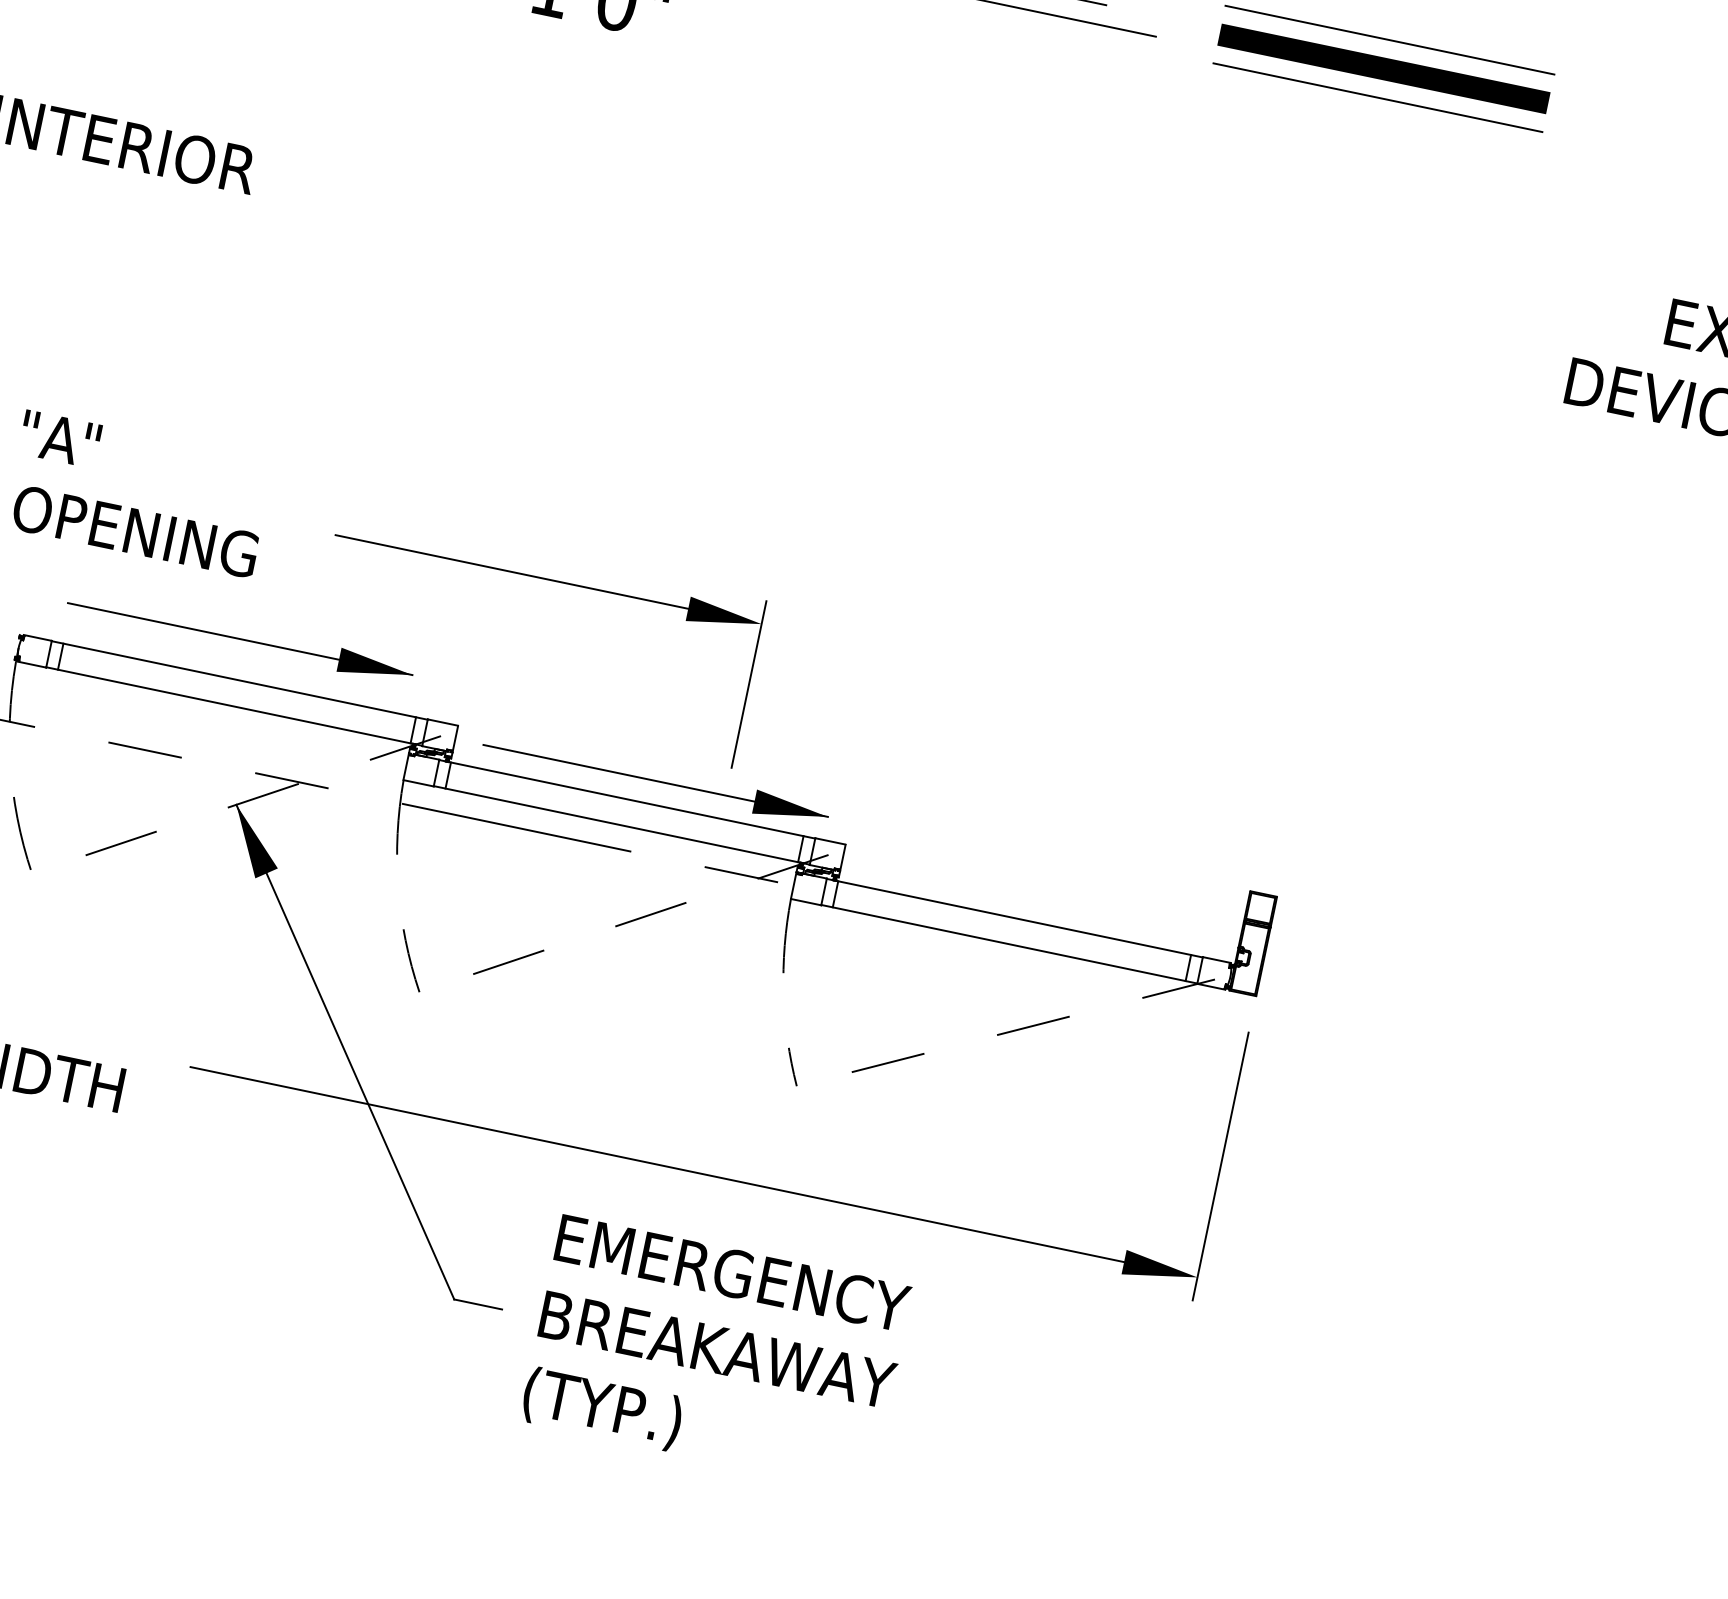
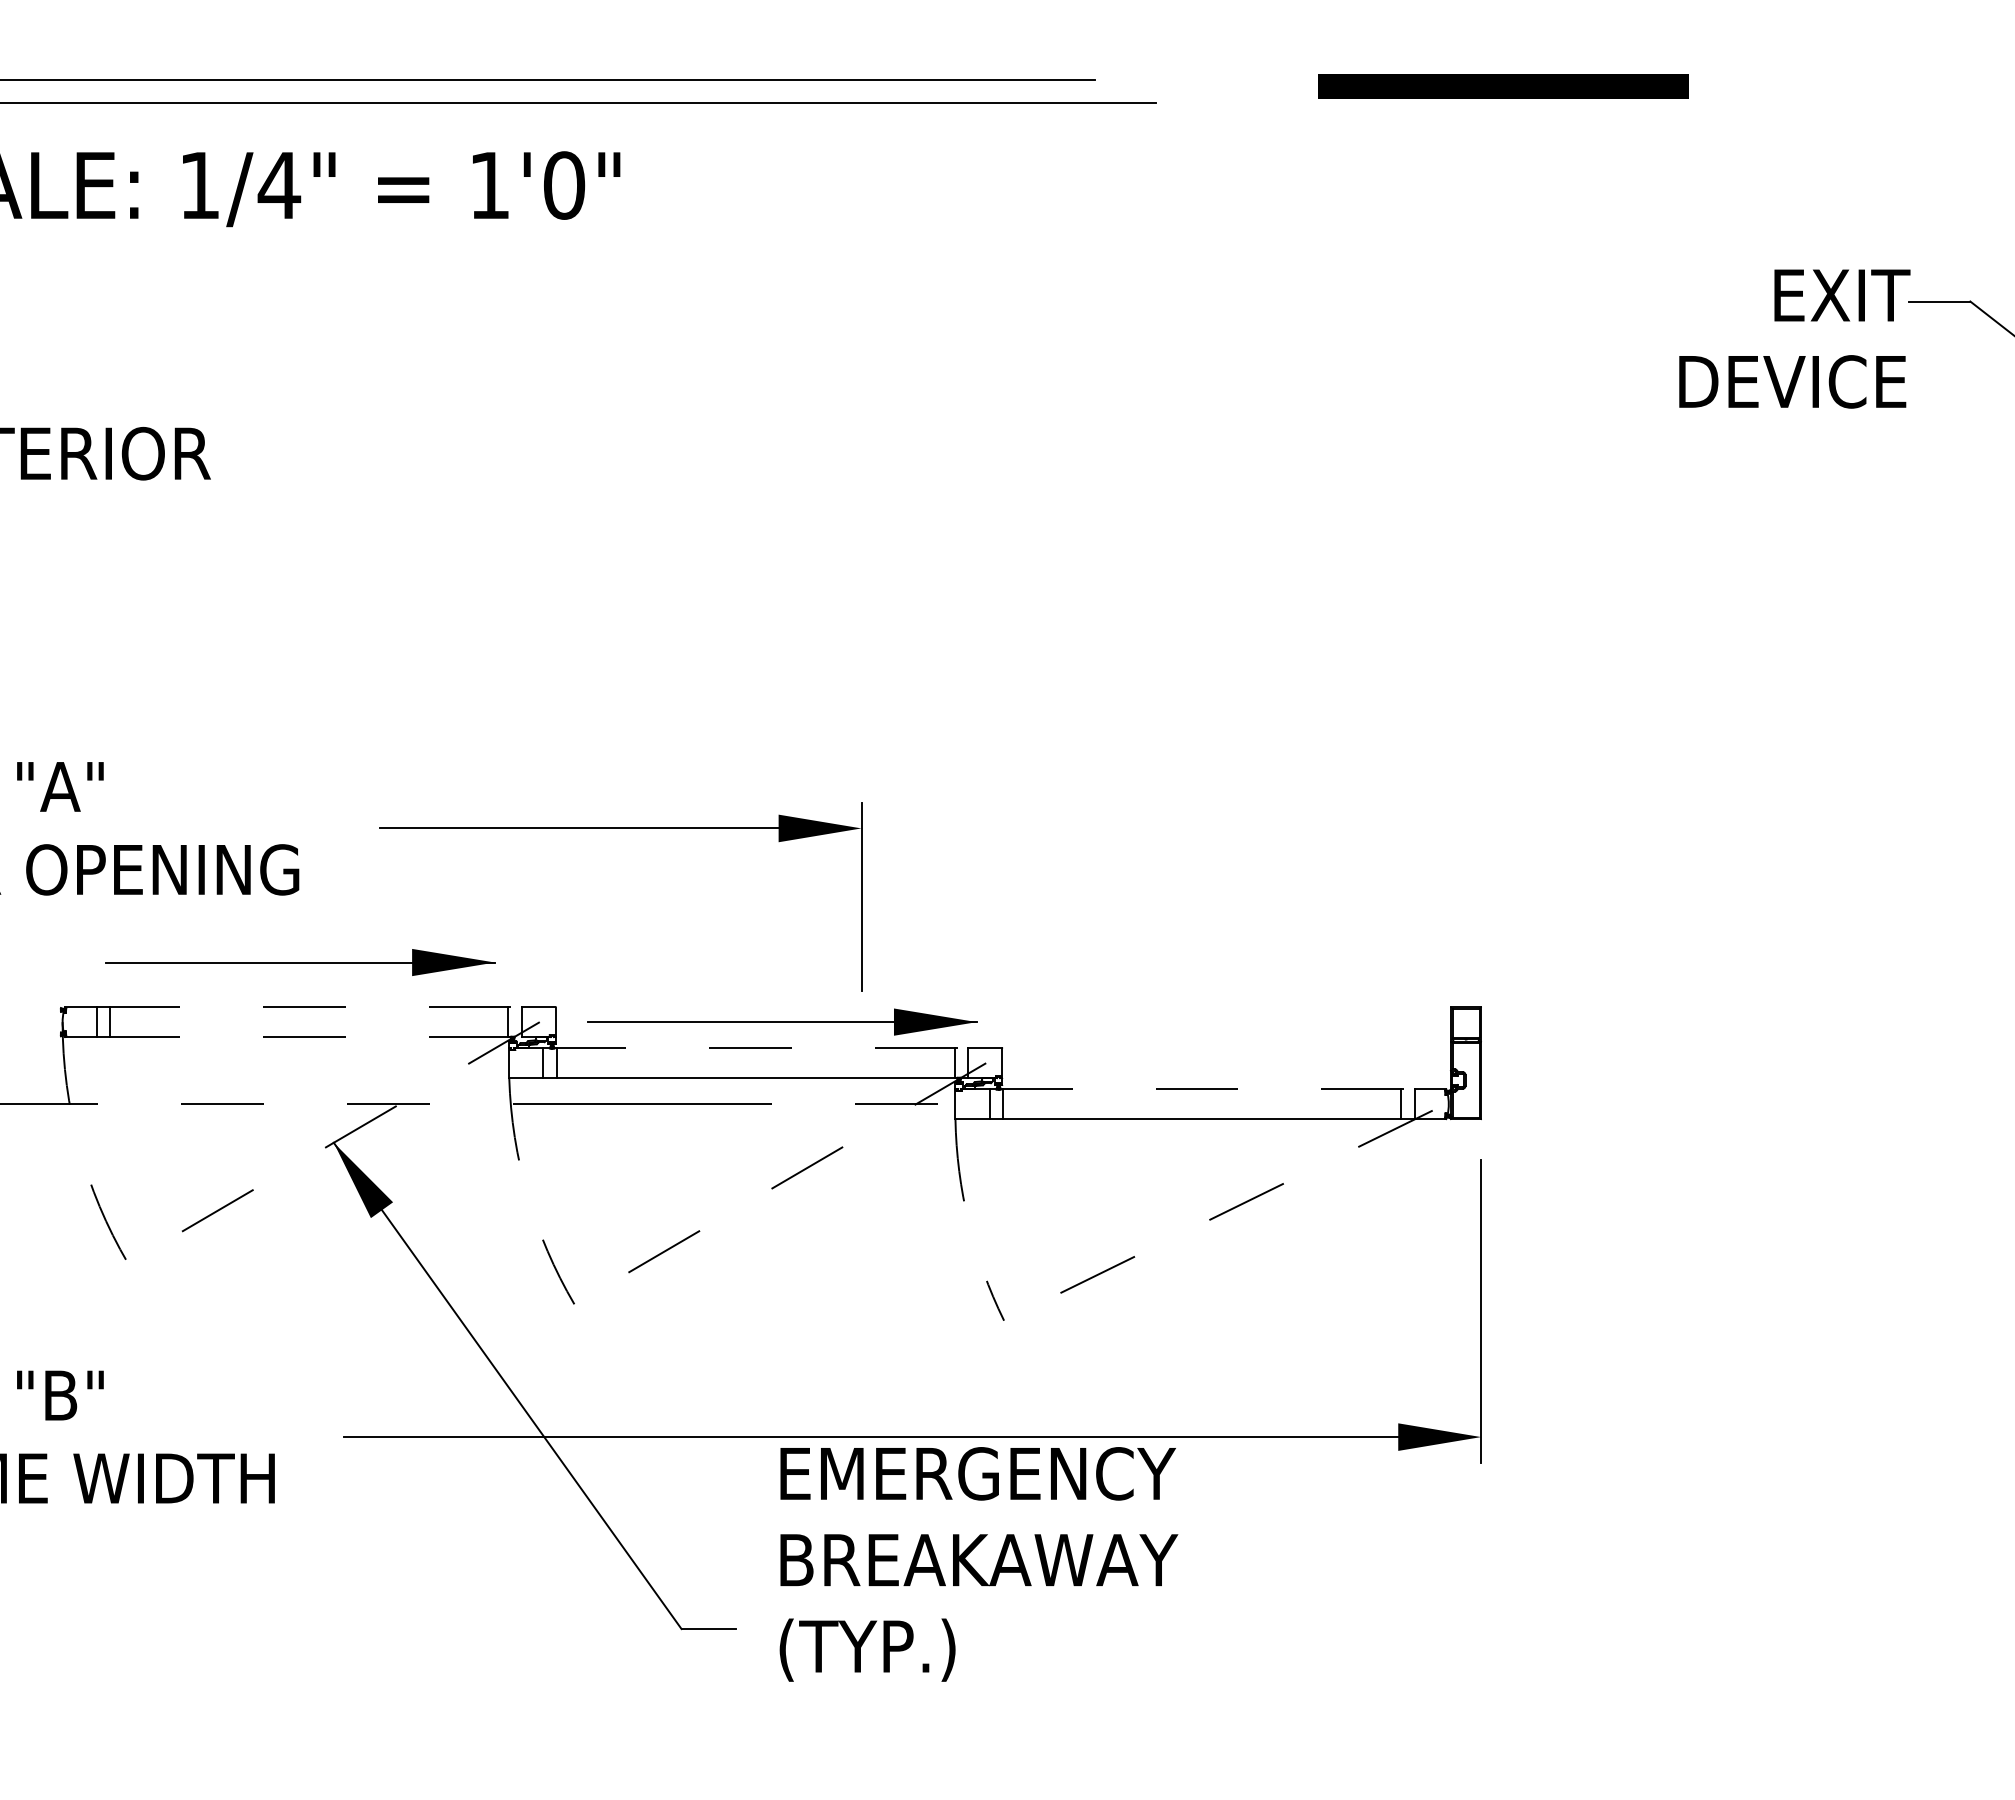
line: (1389, 40) -> (1409, 54), removed
line: (1383, 68) -> (1503, 86), moved
line: (1377, 98) -> (1409, 119), removed
line: (239, 680) -> (309, 1007), solid -> dashed
line: (234, 706) -> (309, 1036), solid -> dashed
line: (627, 799) -> (756, 1048), solid -> dashed
line: (1015, 918) -> (1202, 1089), solid -> dashed
text: (716, 1353) -> (978, 1564), moved

